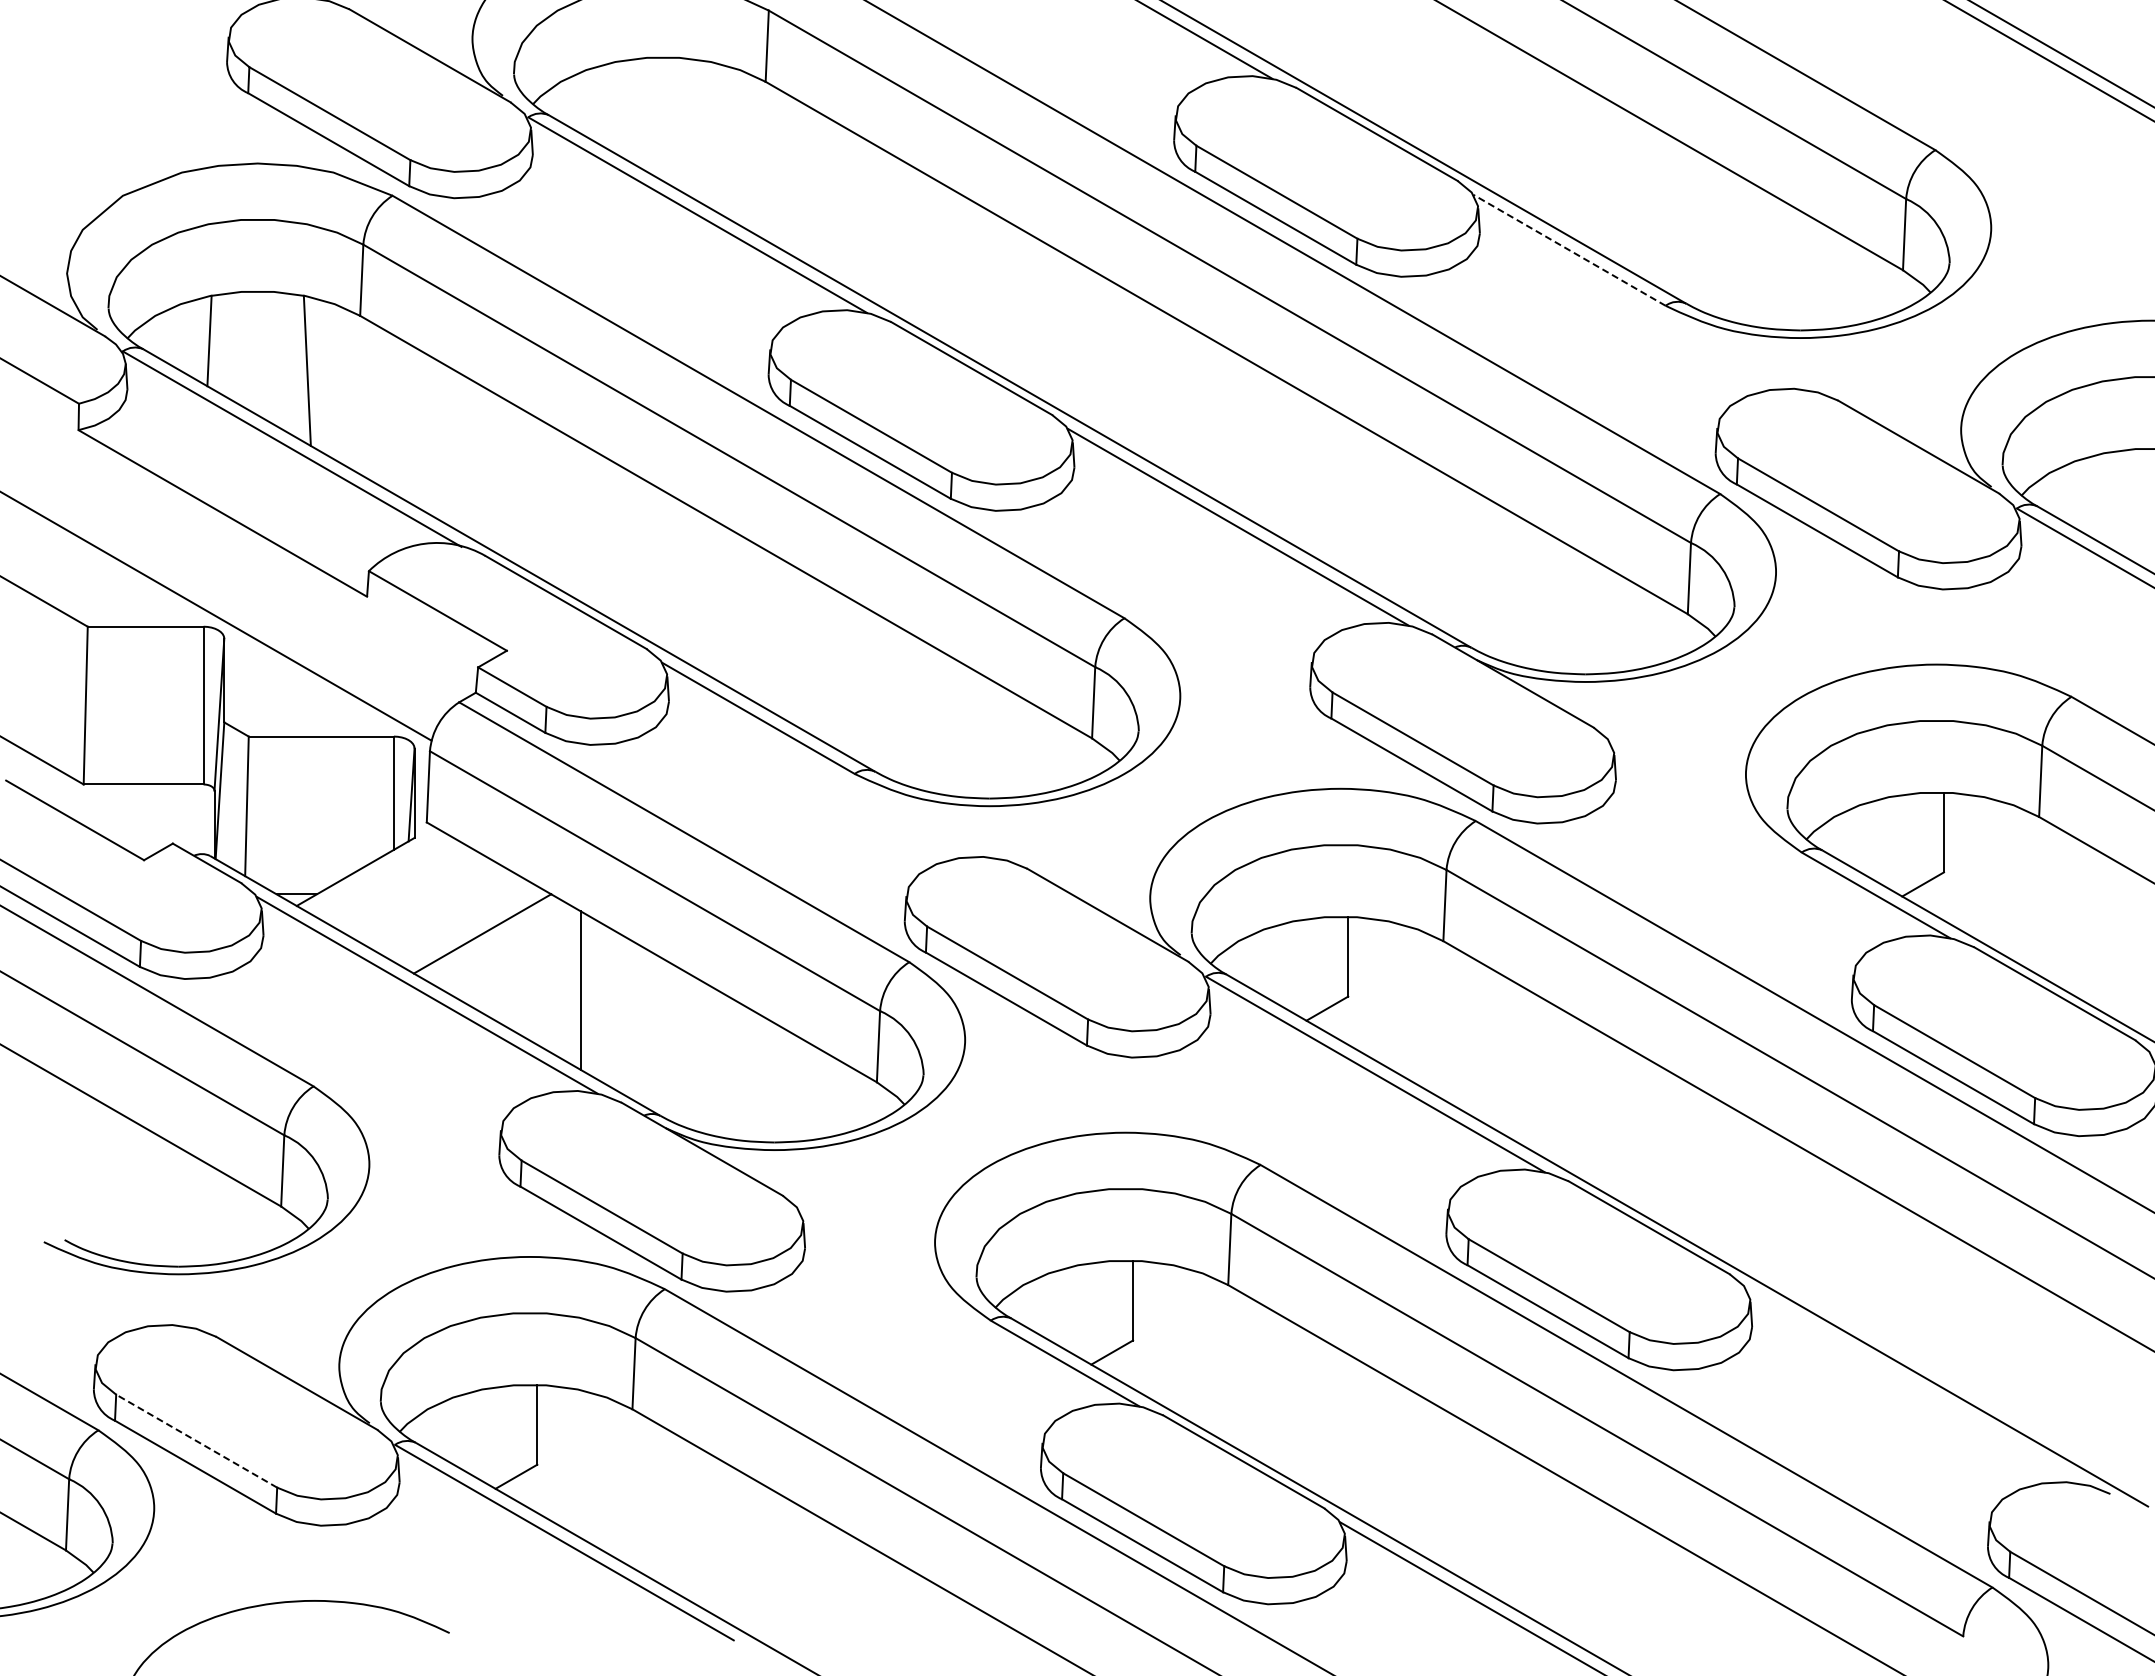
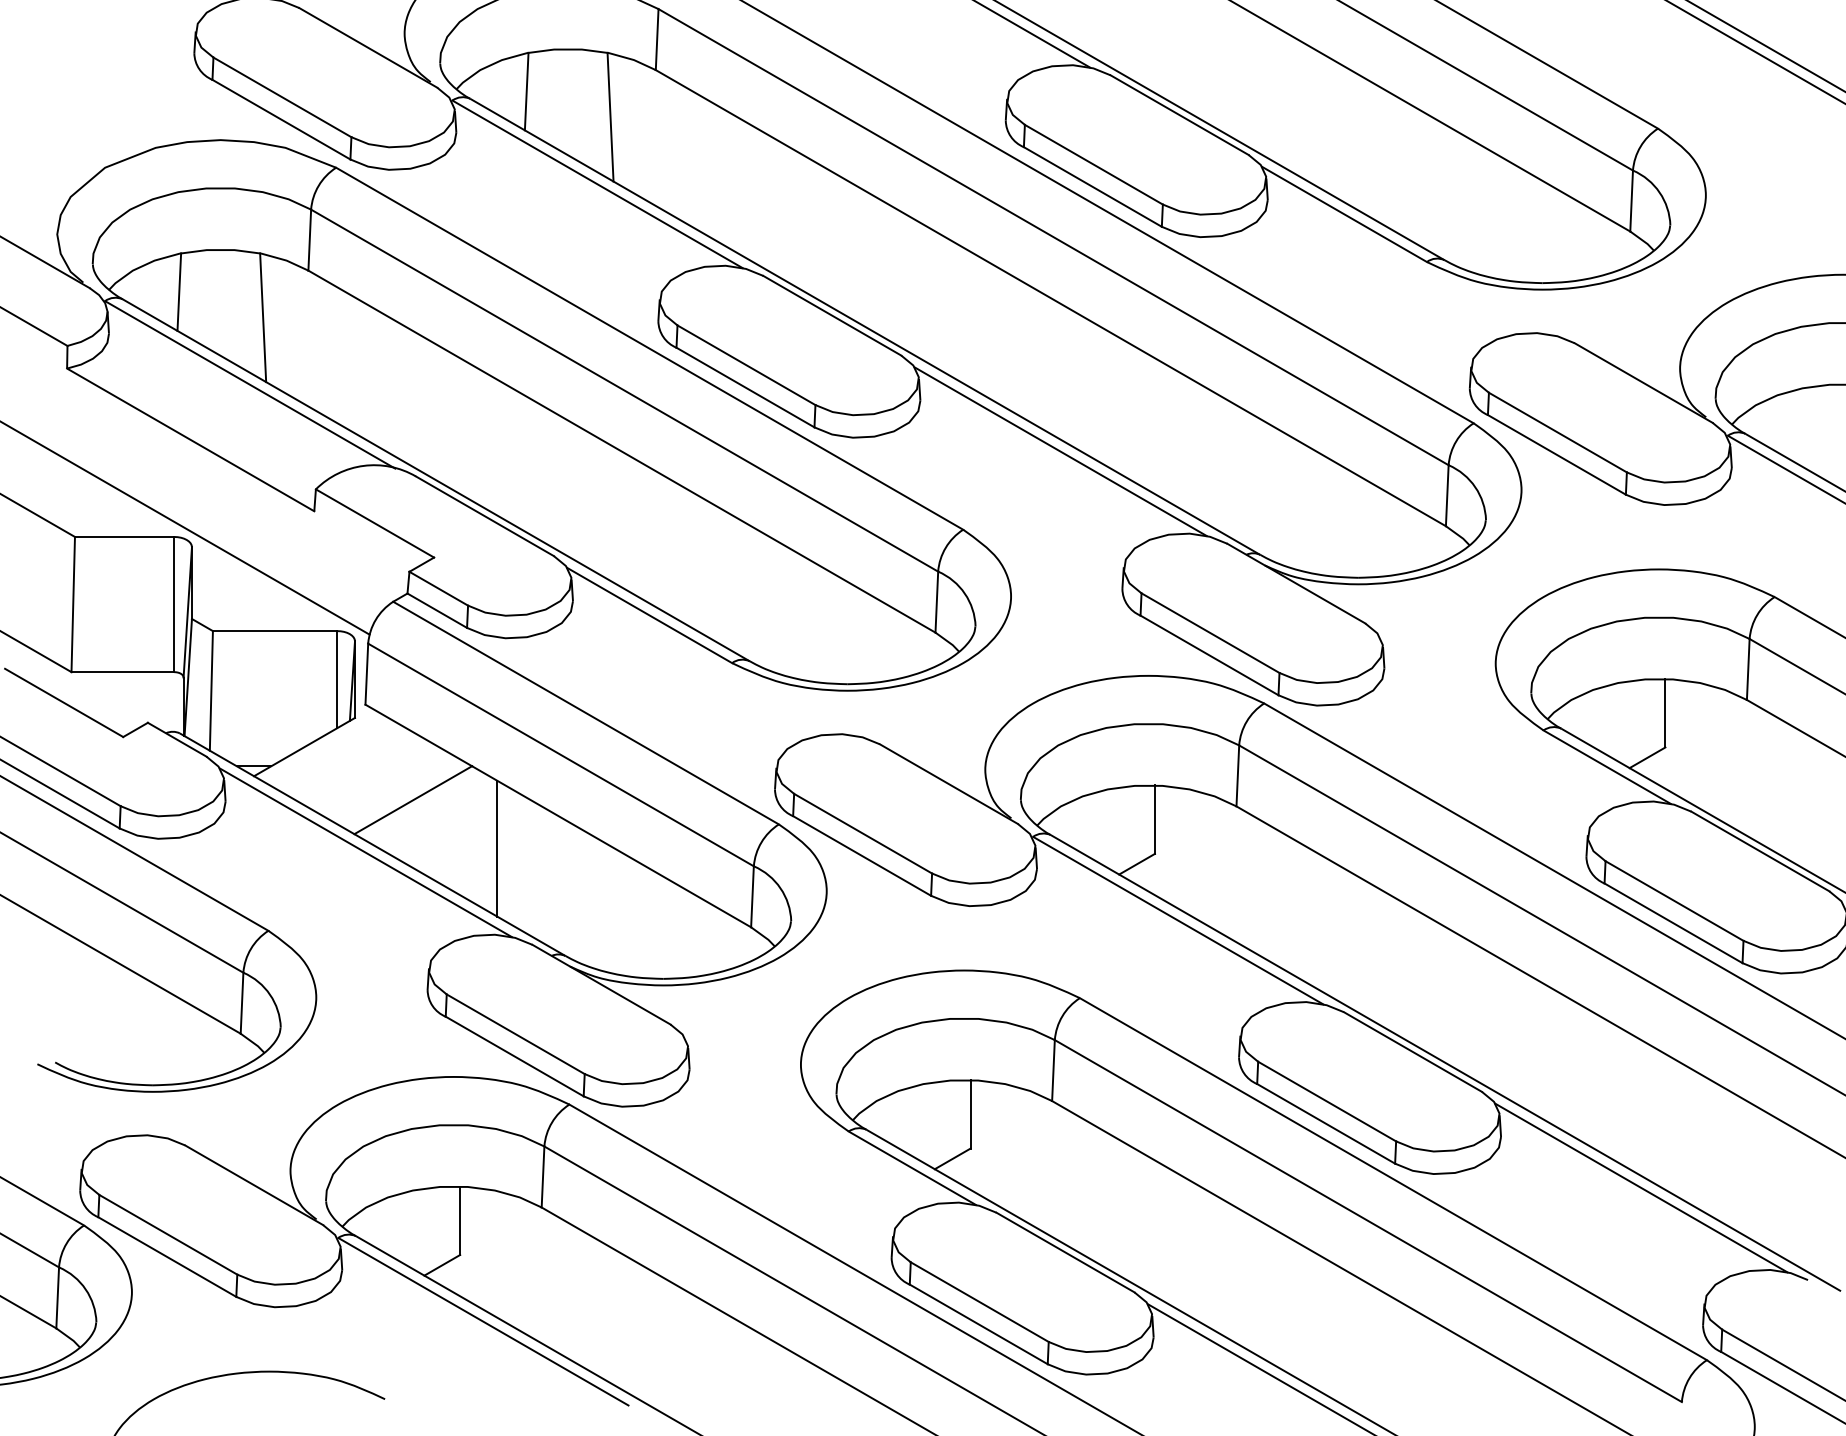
line: (614, 106) -> (526, 91), added
line: (712, 136) -> (610, 116), added
line: (1569, 250) -> (1344, 214), dashed -> solid
line: (1915, 1386) -> (1640, 1187), added
line: (196, 1441) -> (168, 1235), dashed -> solid

